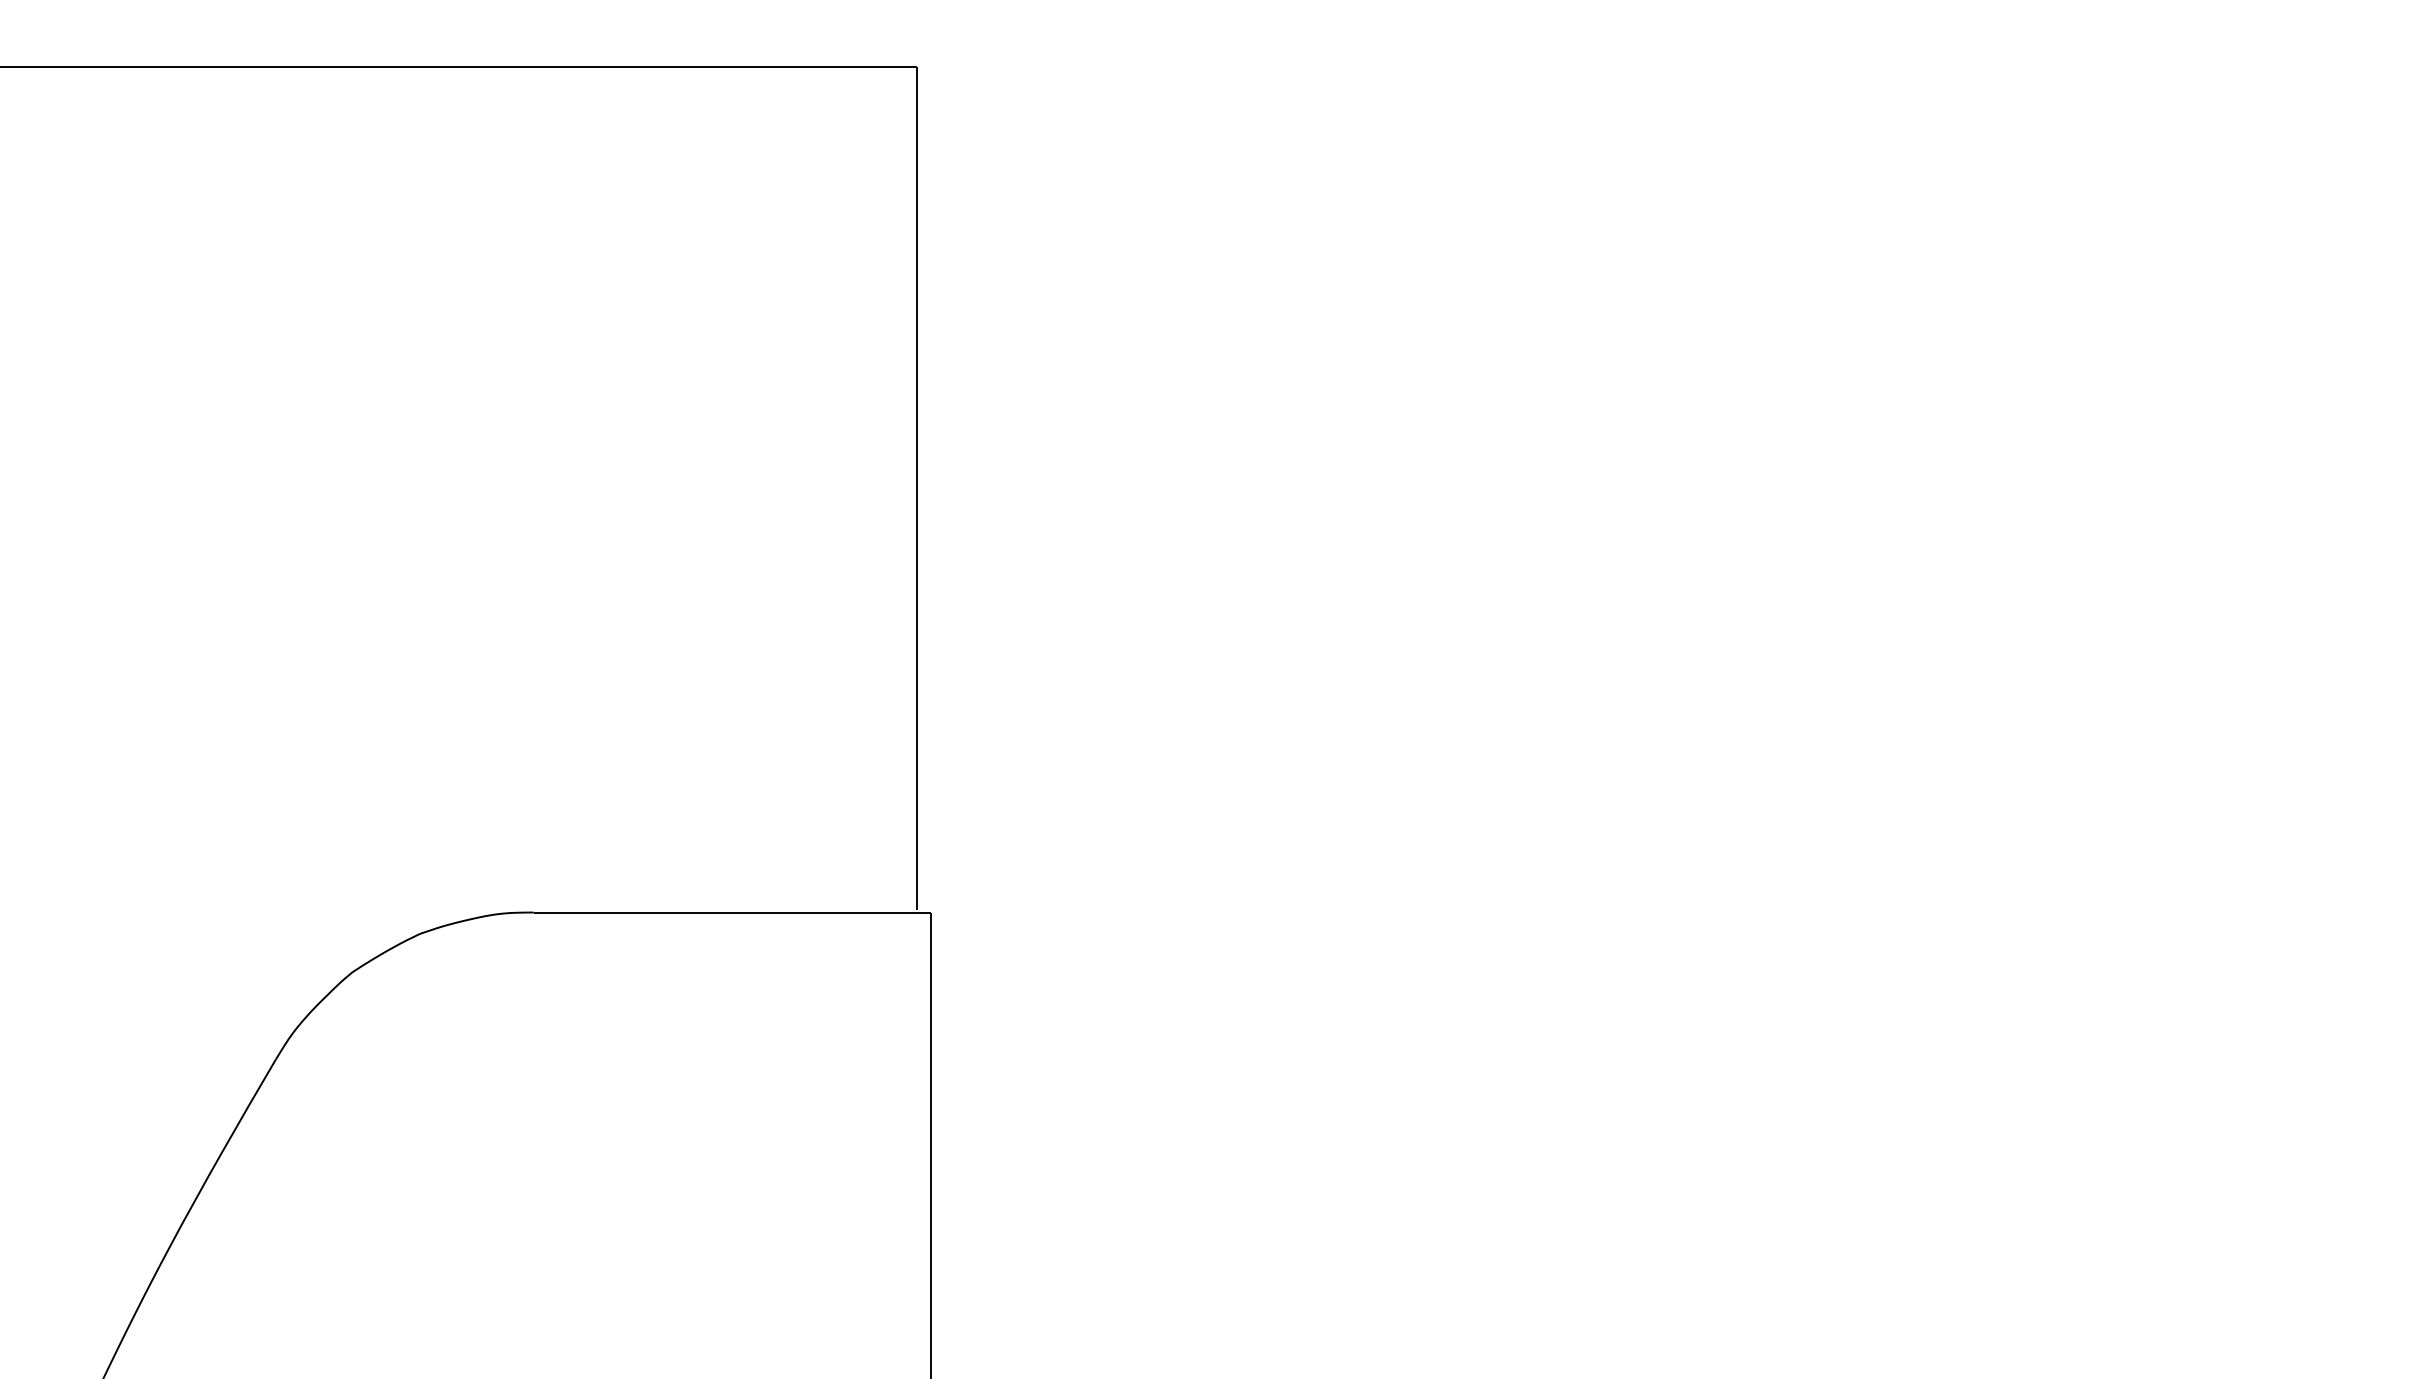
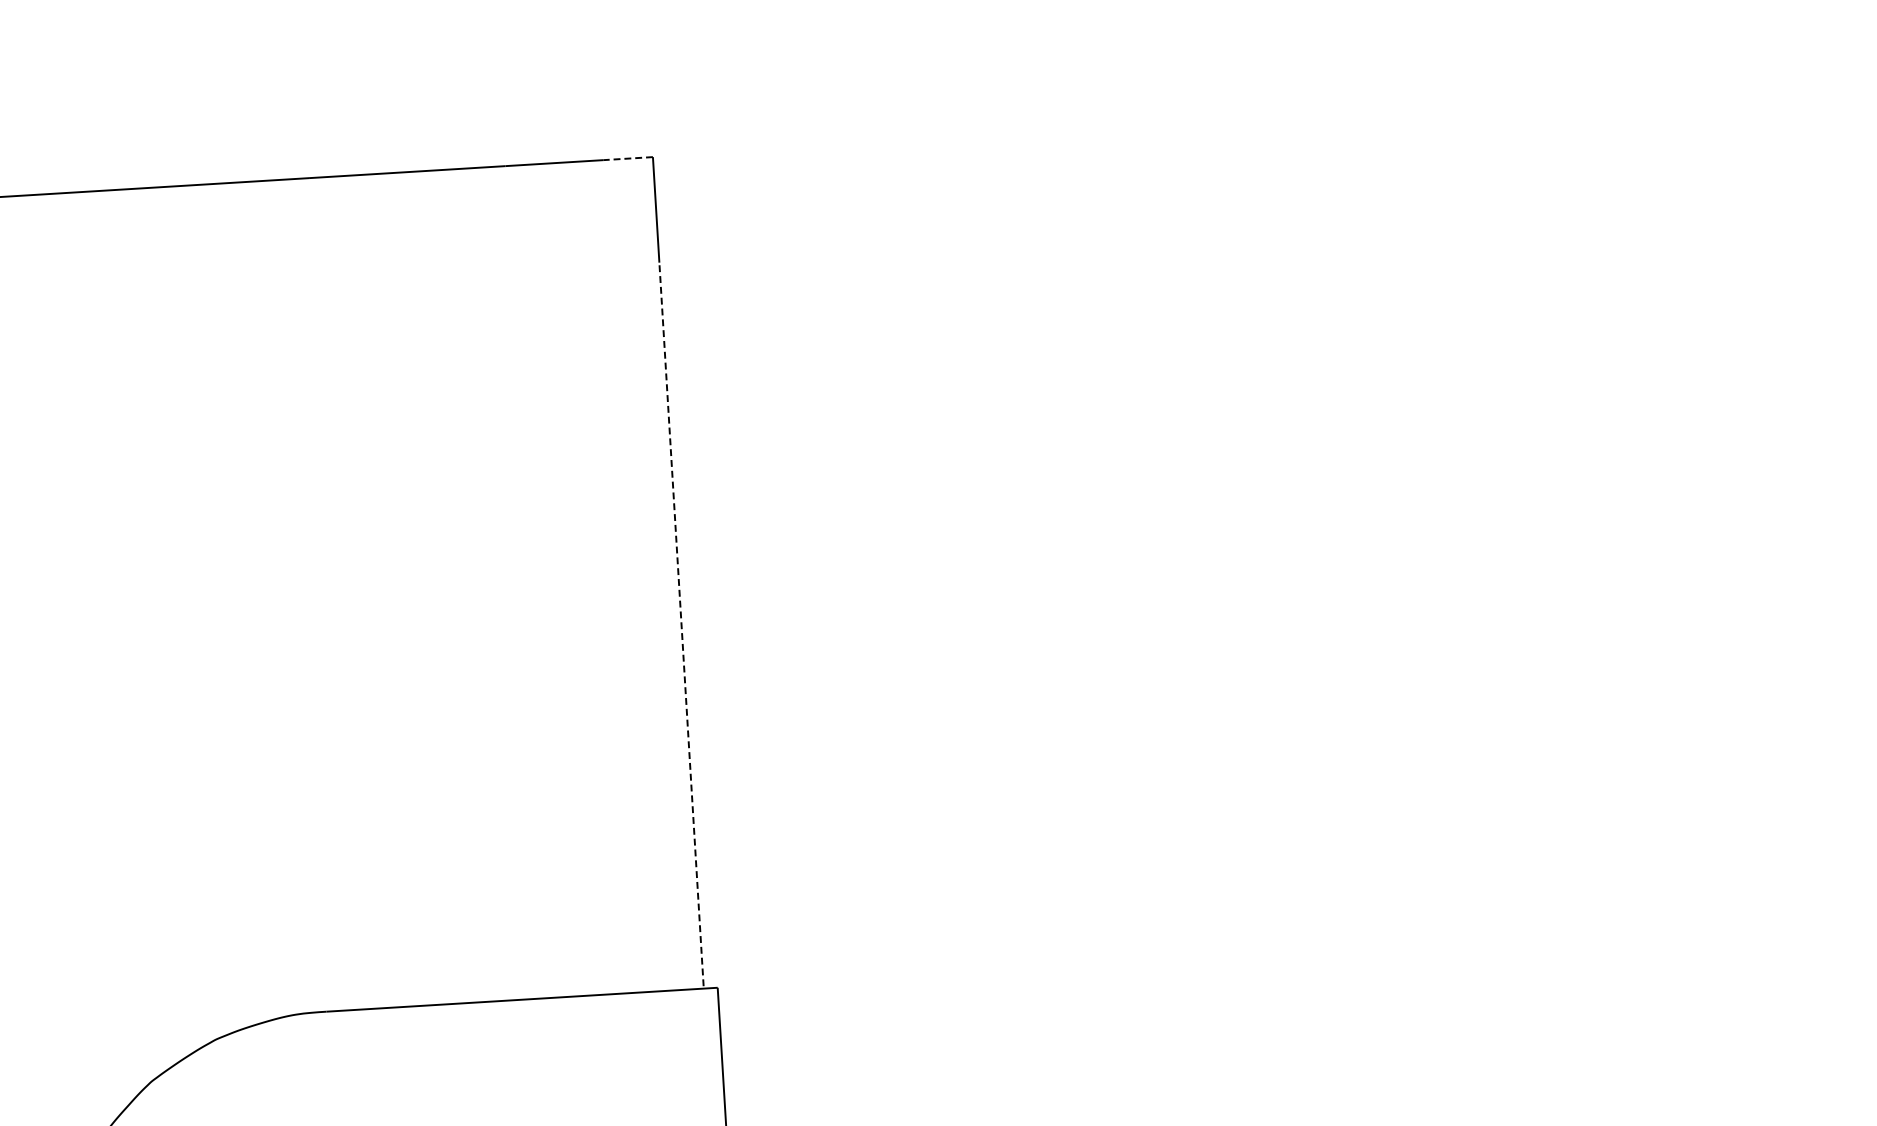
line: (891, 67) -> (627, 159), solid -> dashed
line: (917, 542) -> (681, 624), solid -> dashed

